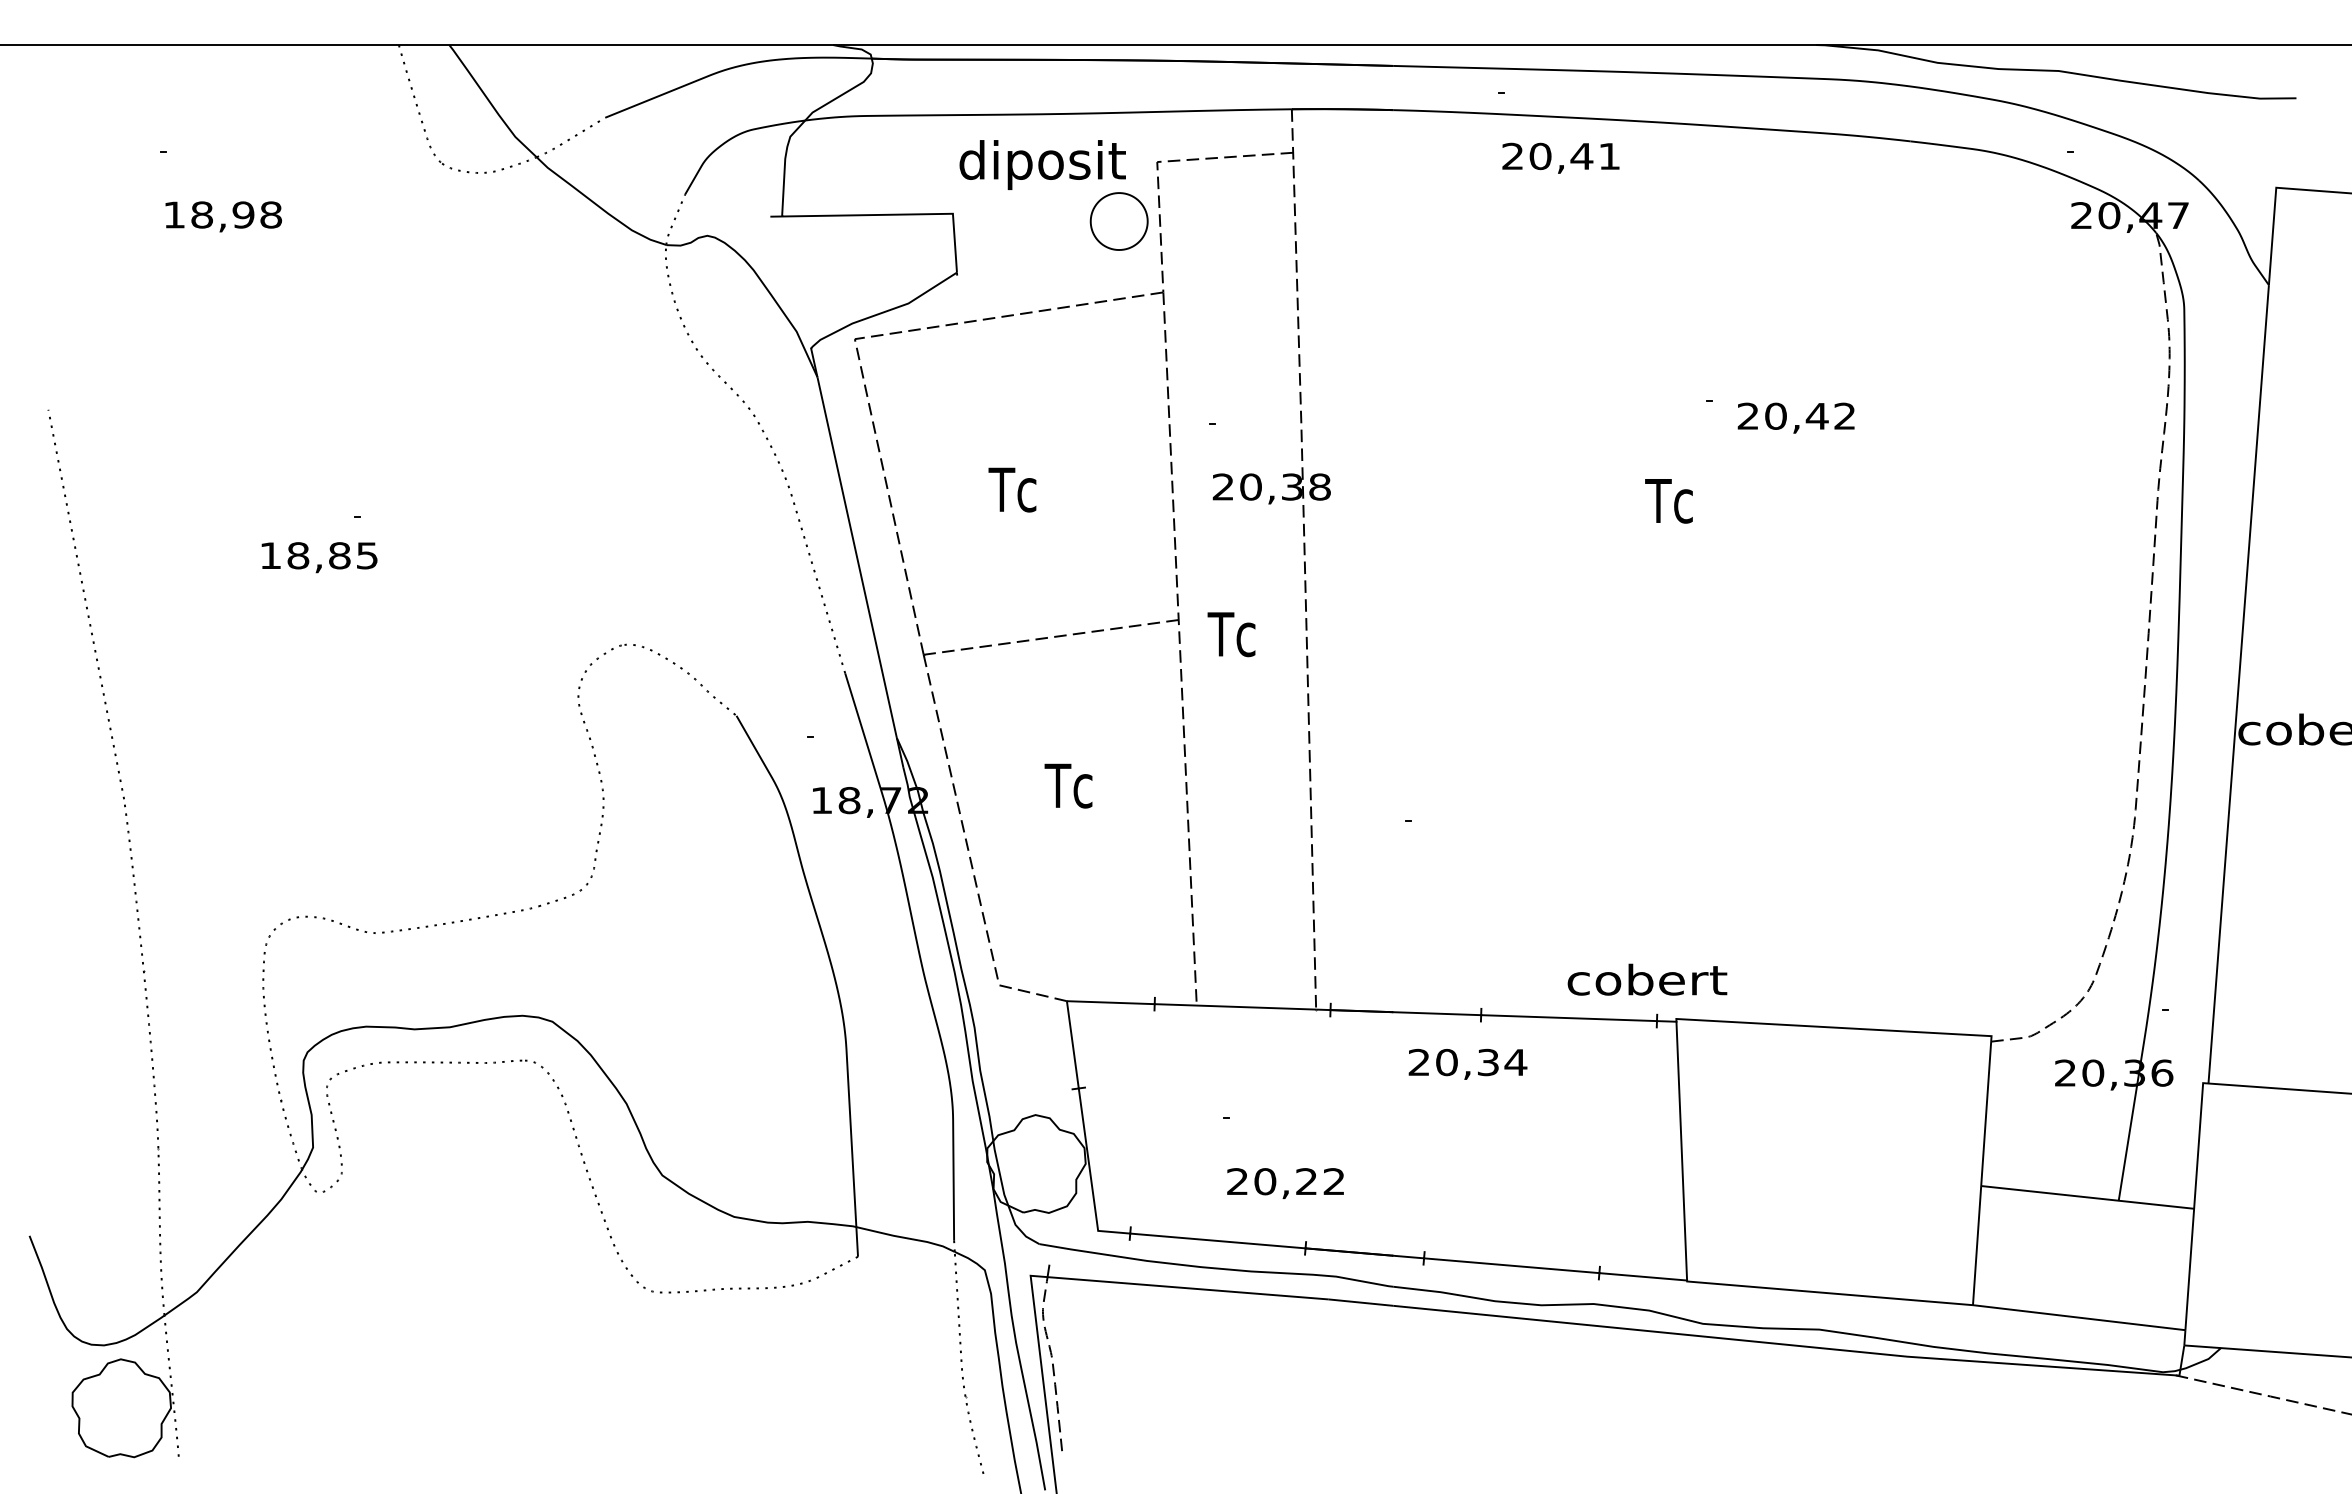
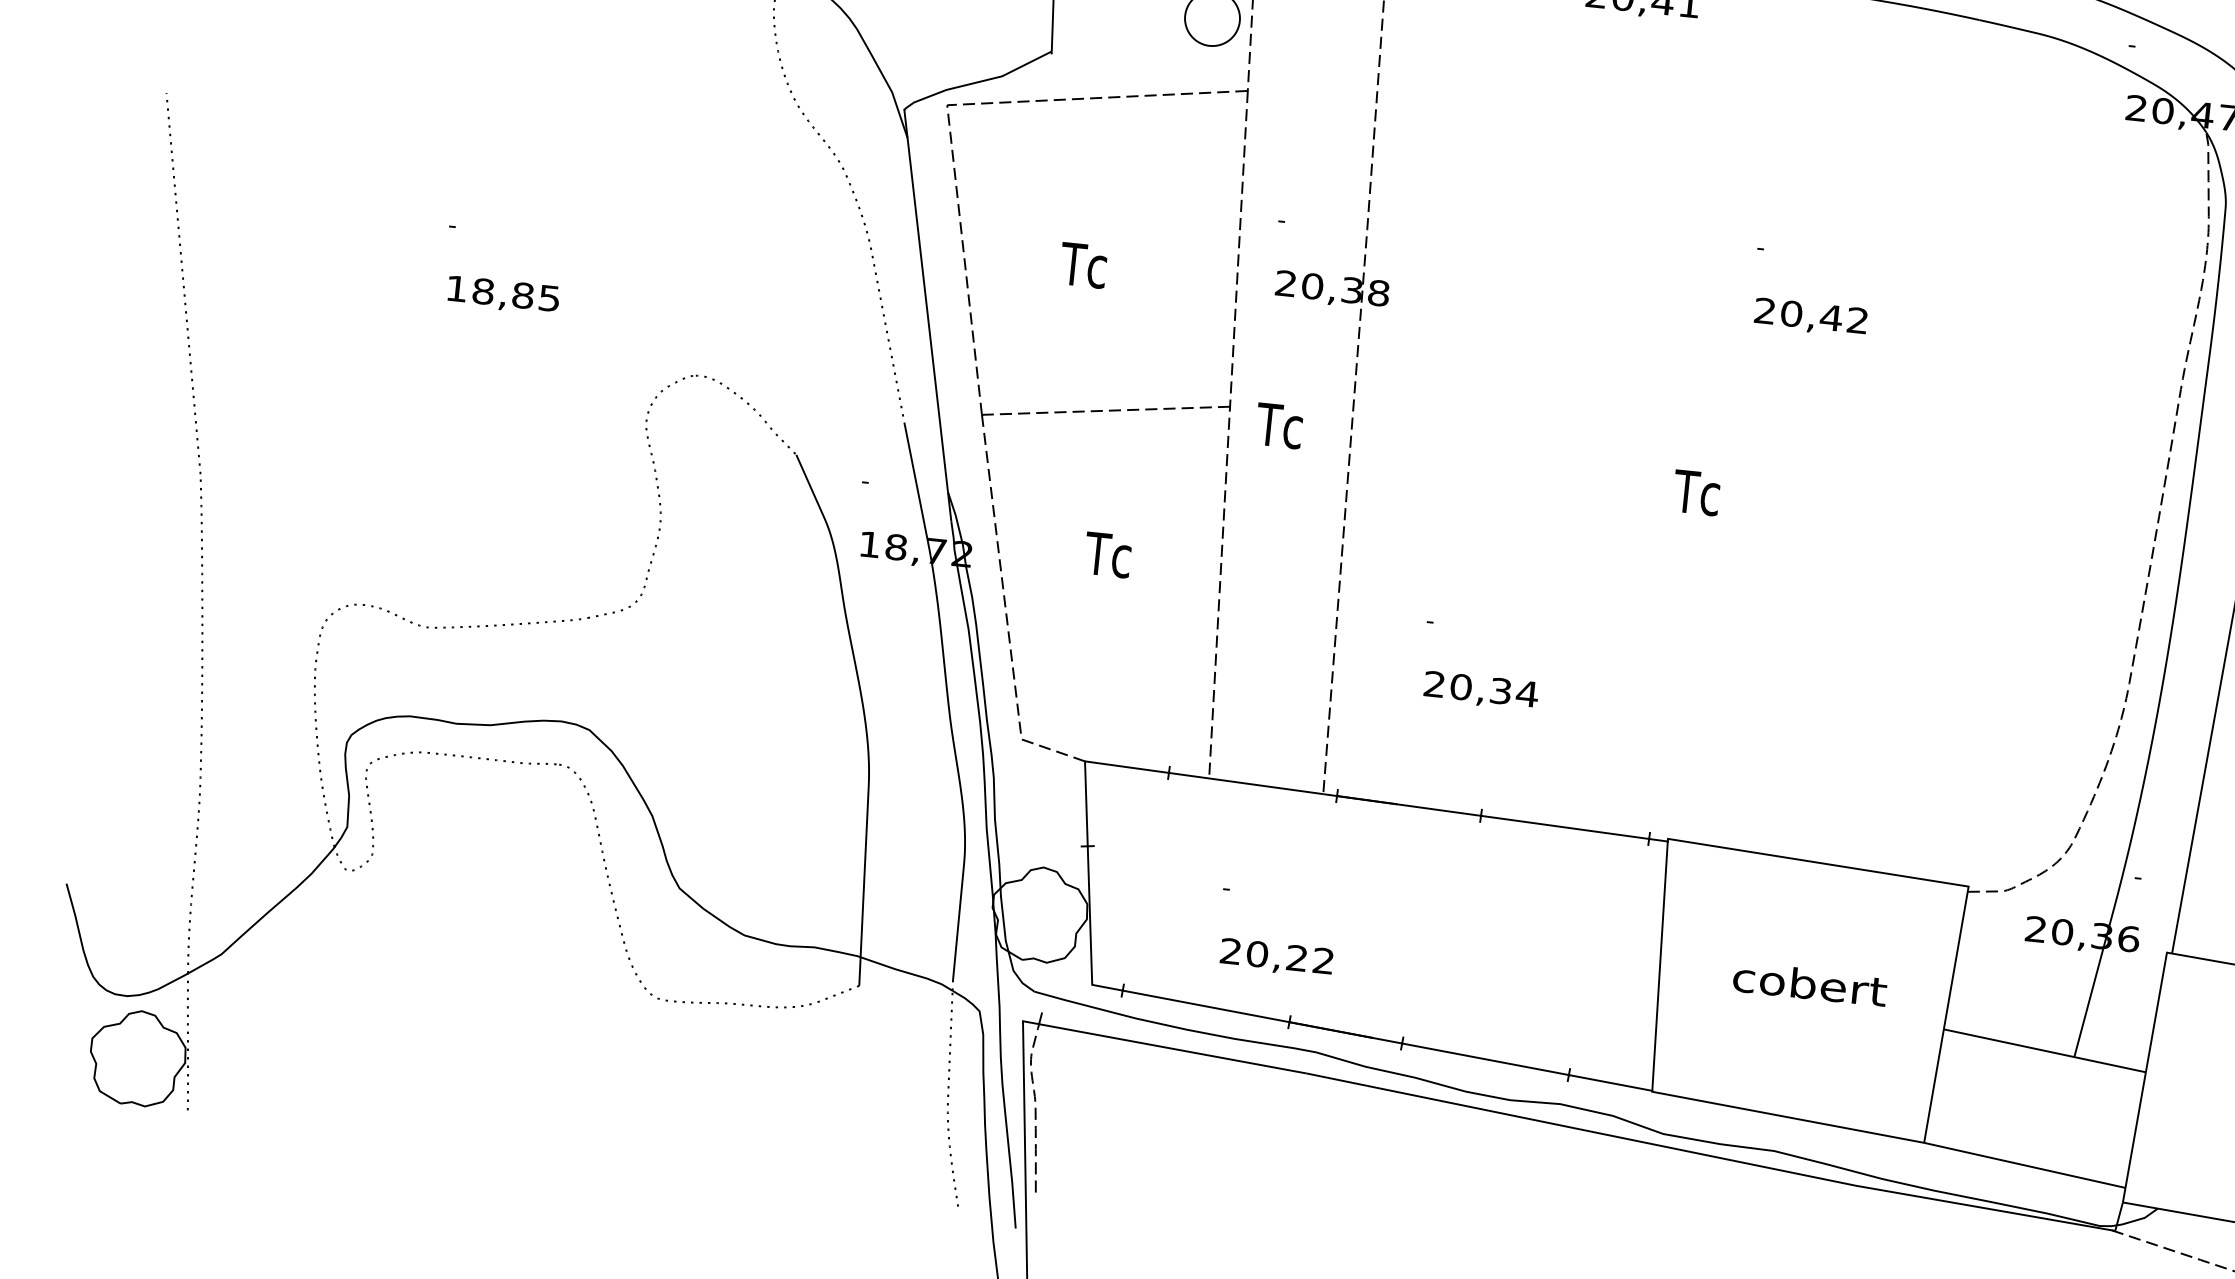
text: (1795, 417) -> (1810, 316), moved
text: (1668, 501) -> (1696, 493), moved
text: (319, 557) -> (503, 295), moved
text: (1647, 979) -> (1810, 984), moved
text: (1467, 1063) -> (1480, 690), moved

